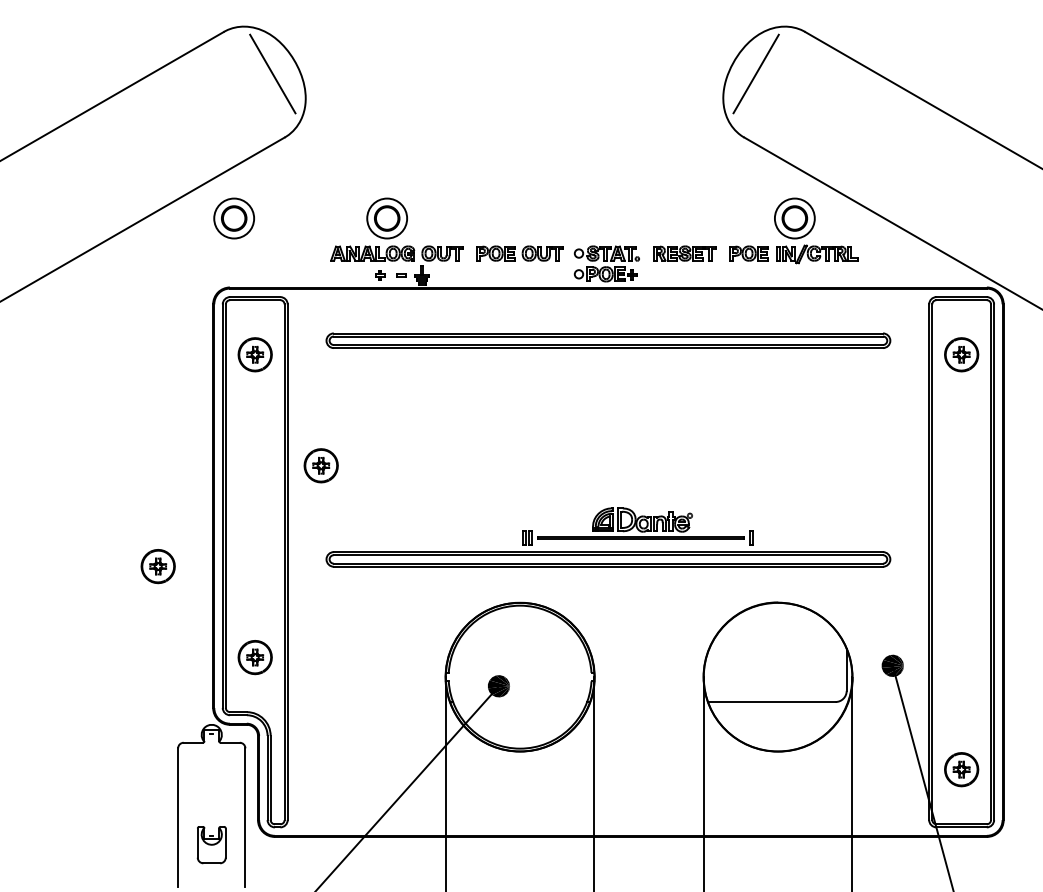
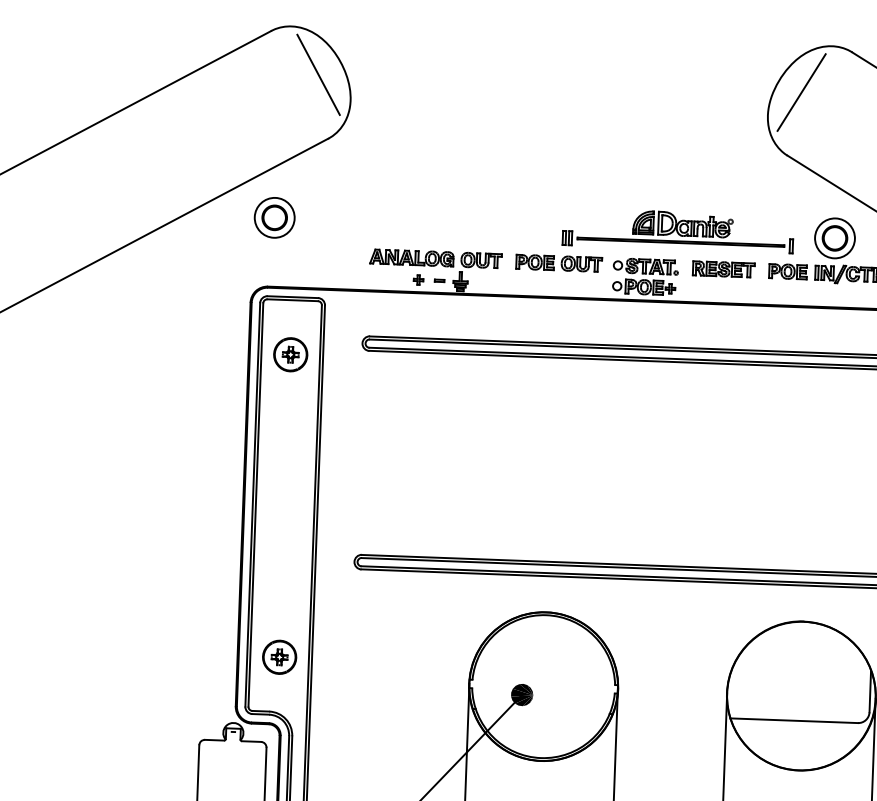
part: (386, 218) -> (426, 223), removed
part: (320, 465) -> (351, 467), removed
part: (637, 526) -> (677, 230), moved
part: (157, 566) -> (185, 562), removed

